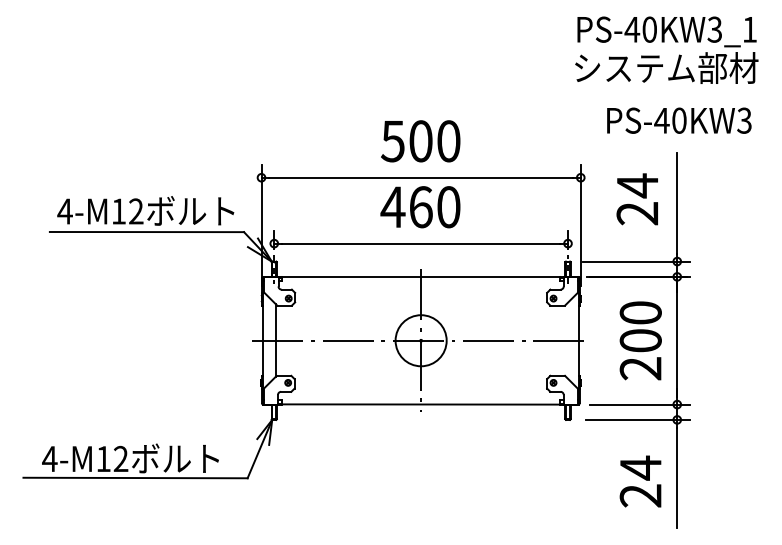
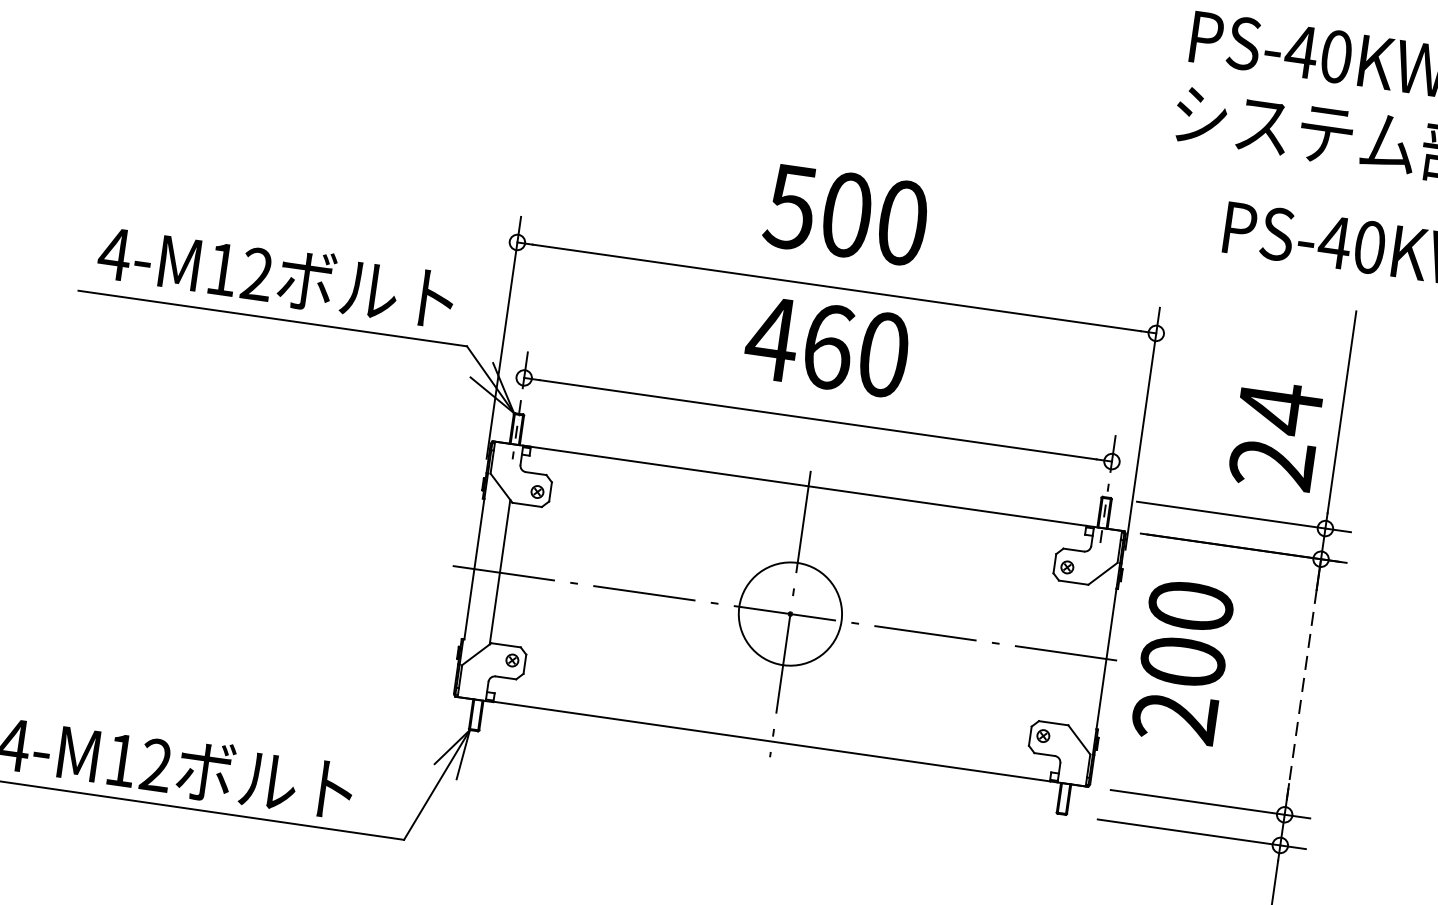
text: (636, 199) -> (1273, 435), moved
text: (640, 340) -> (1182, 661), moved
line: (677, 345) -> (1302, 696), solid -> dashed

